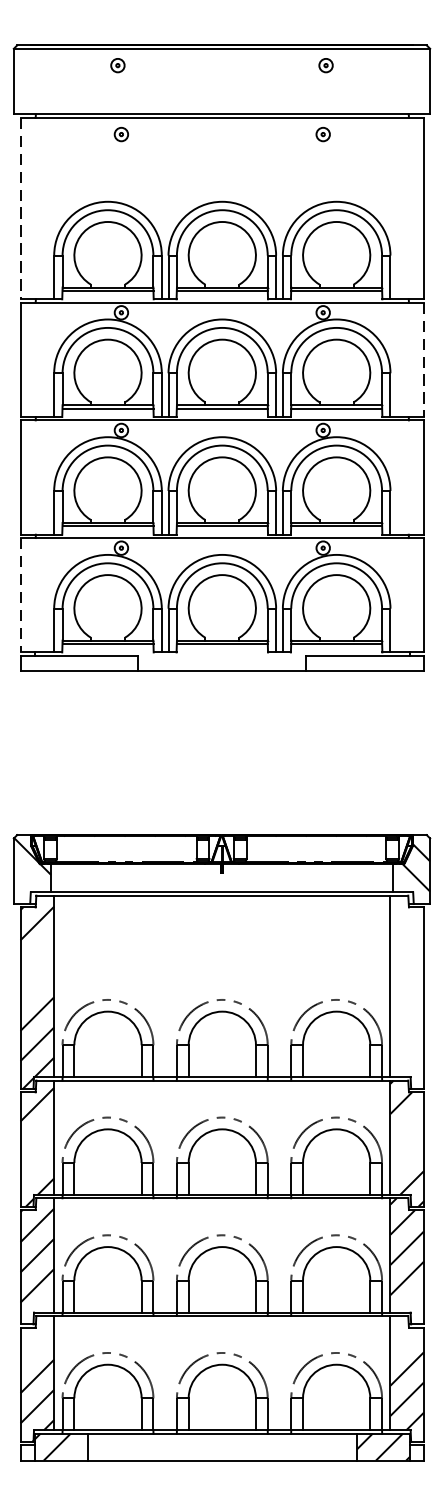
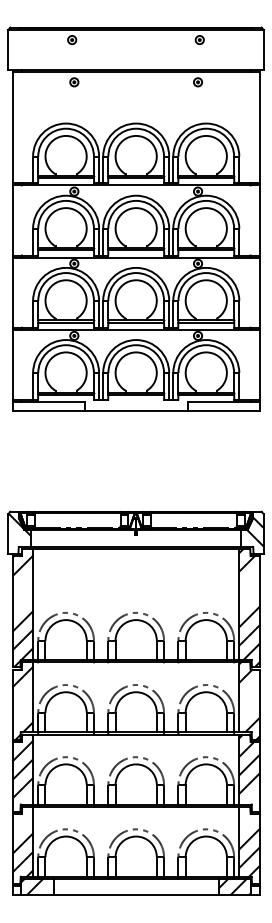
line: (20, 208) -> (12, 127), dashed -> solid
line: (423, 359) -> (259, 220), dashed -> solid
line: (20, 596) -> (12, 365), dashed -> solid
hatch: (407, 991) -> (249, 607), added

